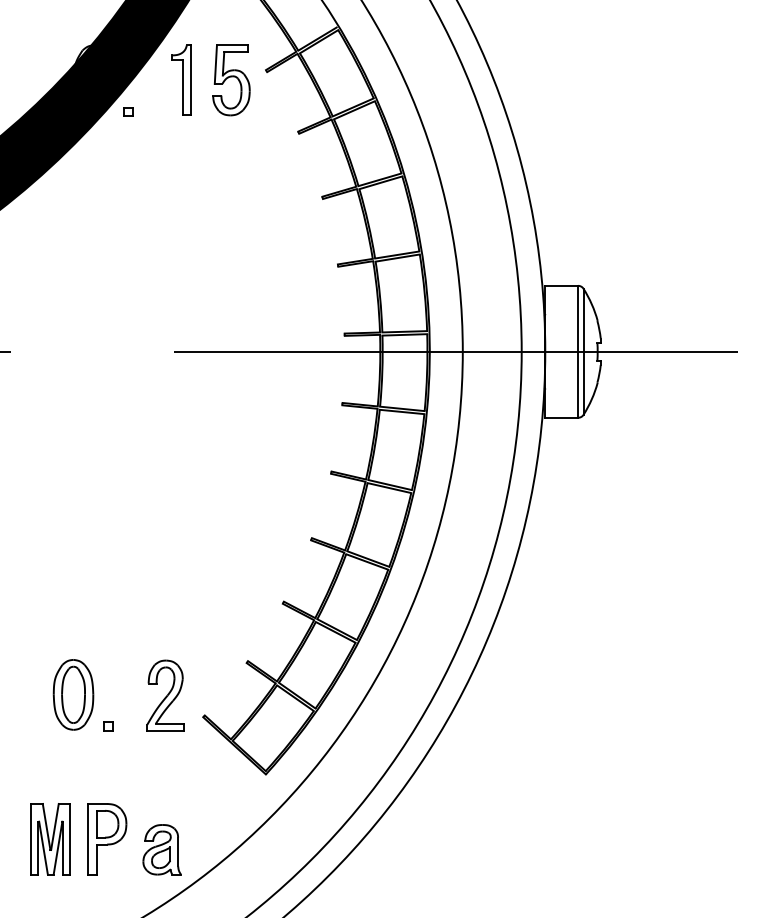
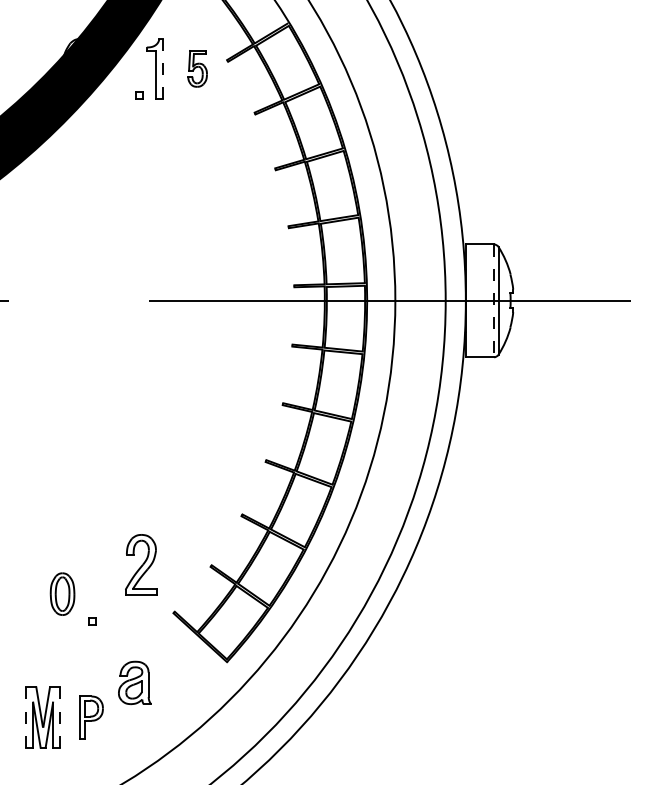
line: (191, 80) -> (163, 68), solid -> dashed
part: (231, 80) -> (197, 68), size x0.6
part: (128, 111) -> (139, 95), moved
line: (578, 351) -> (494, 300), solid -> dashed
part: (73, 694) -> (62, 593), size x0.7
part: (165, 695) -> (141, 564), moved
line: (30, 838) -> (25, 716), solid -> dashed
line: (70, 839) -> (60, 717), solid -> dashed
part: (107, 839) -> (91, 717), size x0.7
part: (161, 849) -> (134, 682), moved

